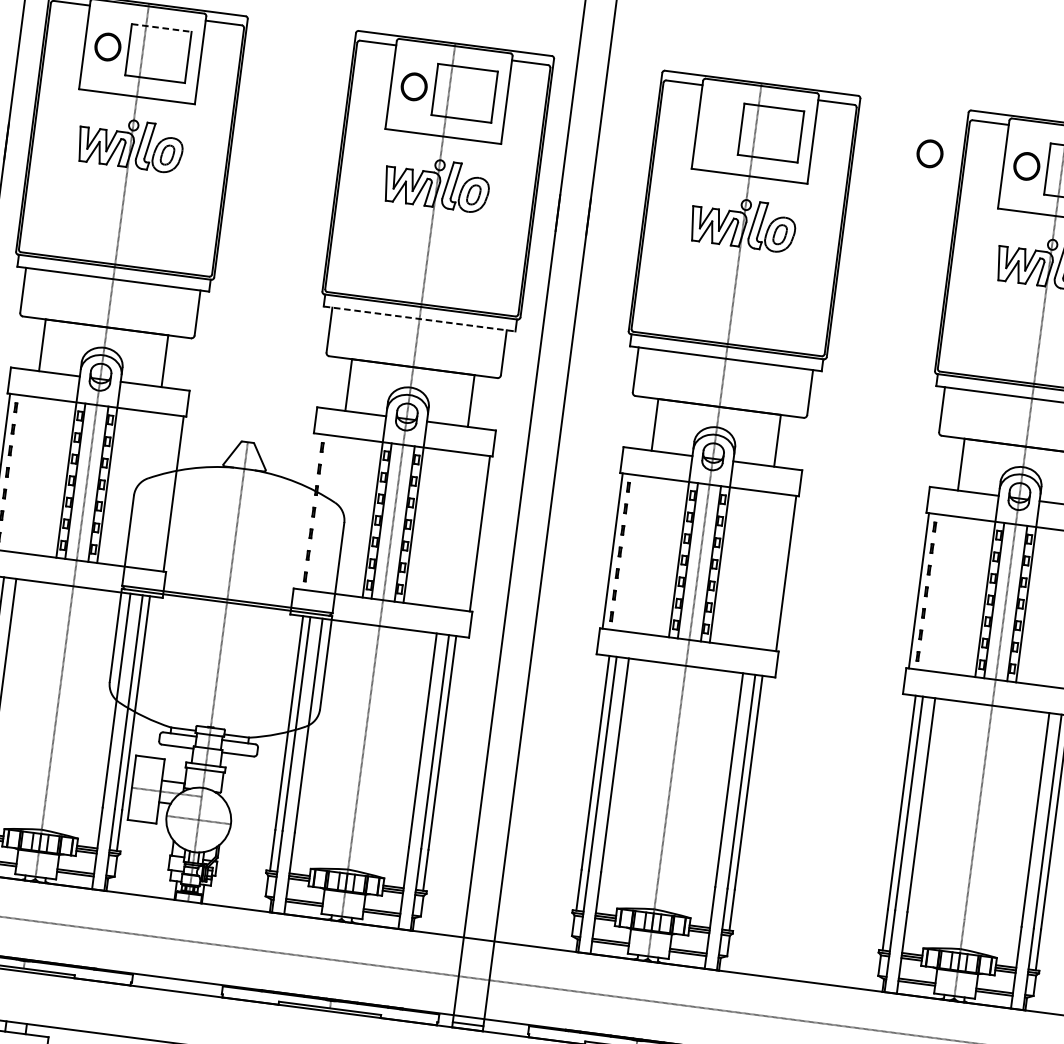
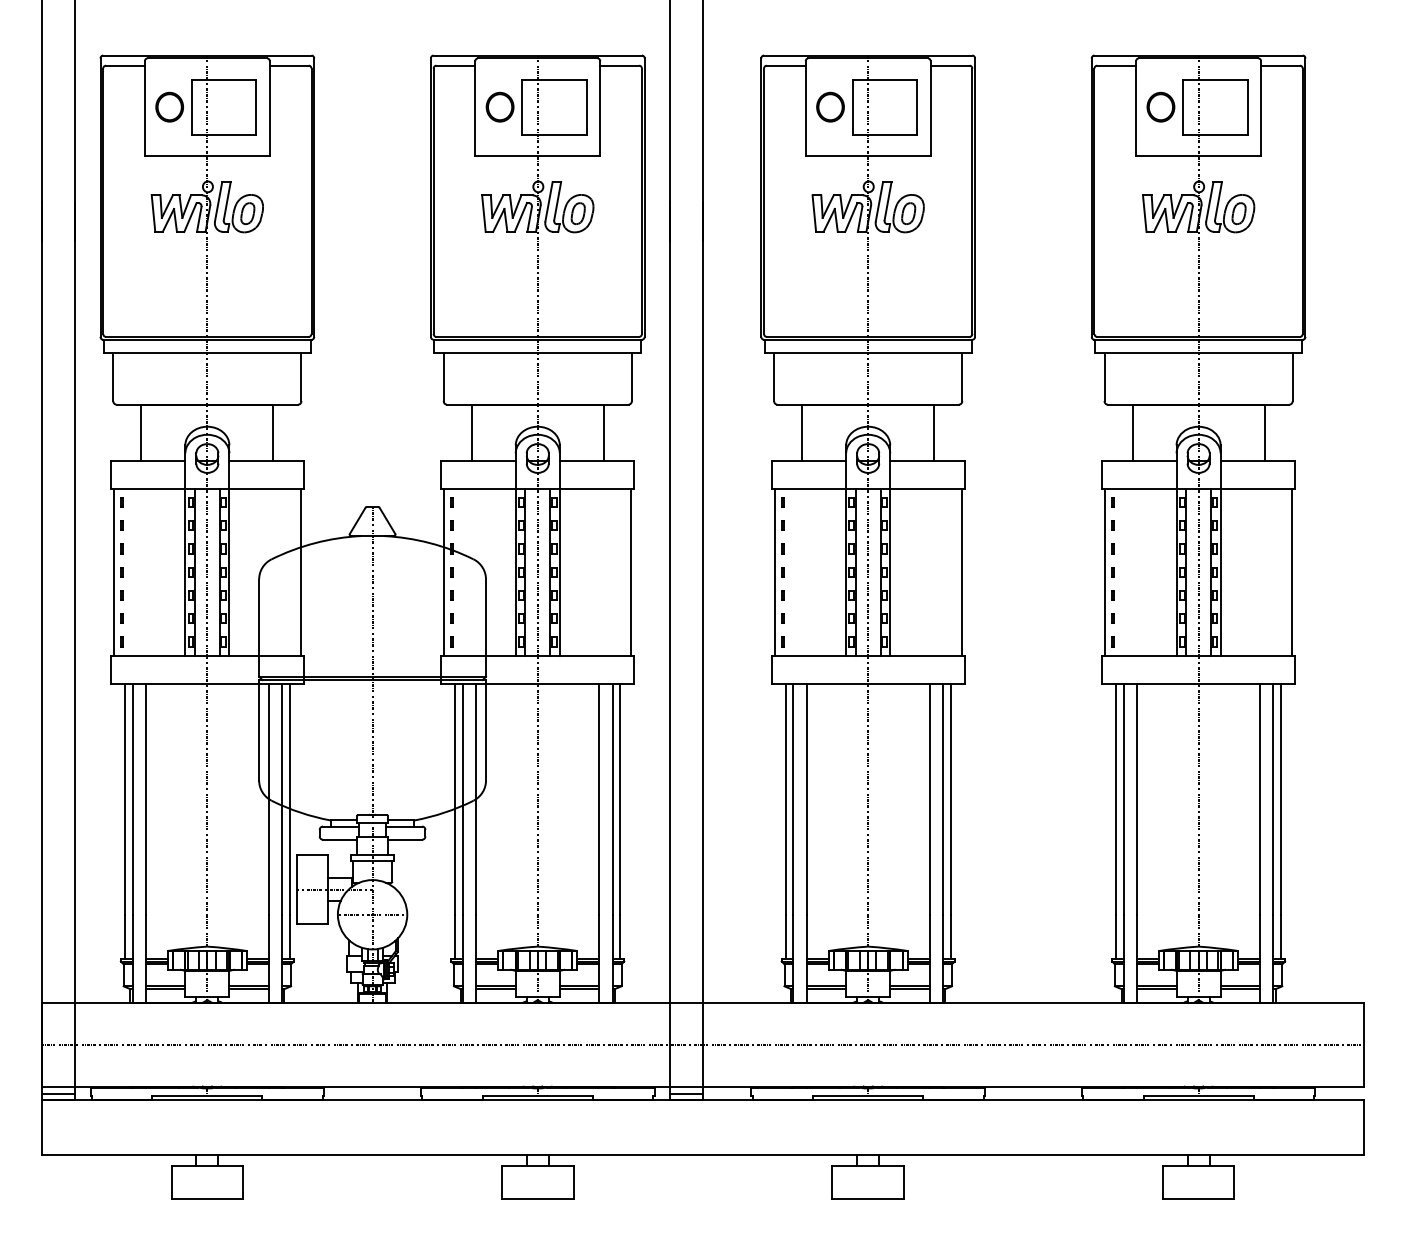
line: (162, 27) -> (224, 79), dashed -> solid
part: (930, 153) -> (830, 106), moved
line: (420, 318) -> (538, 352), dashed -> solid
line: (306, 511) -> (444, 572), added

